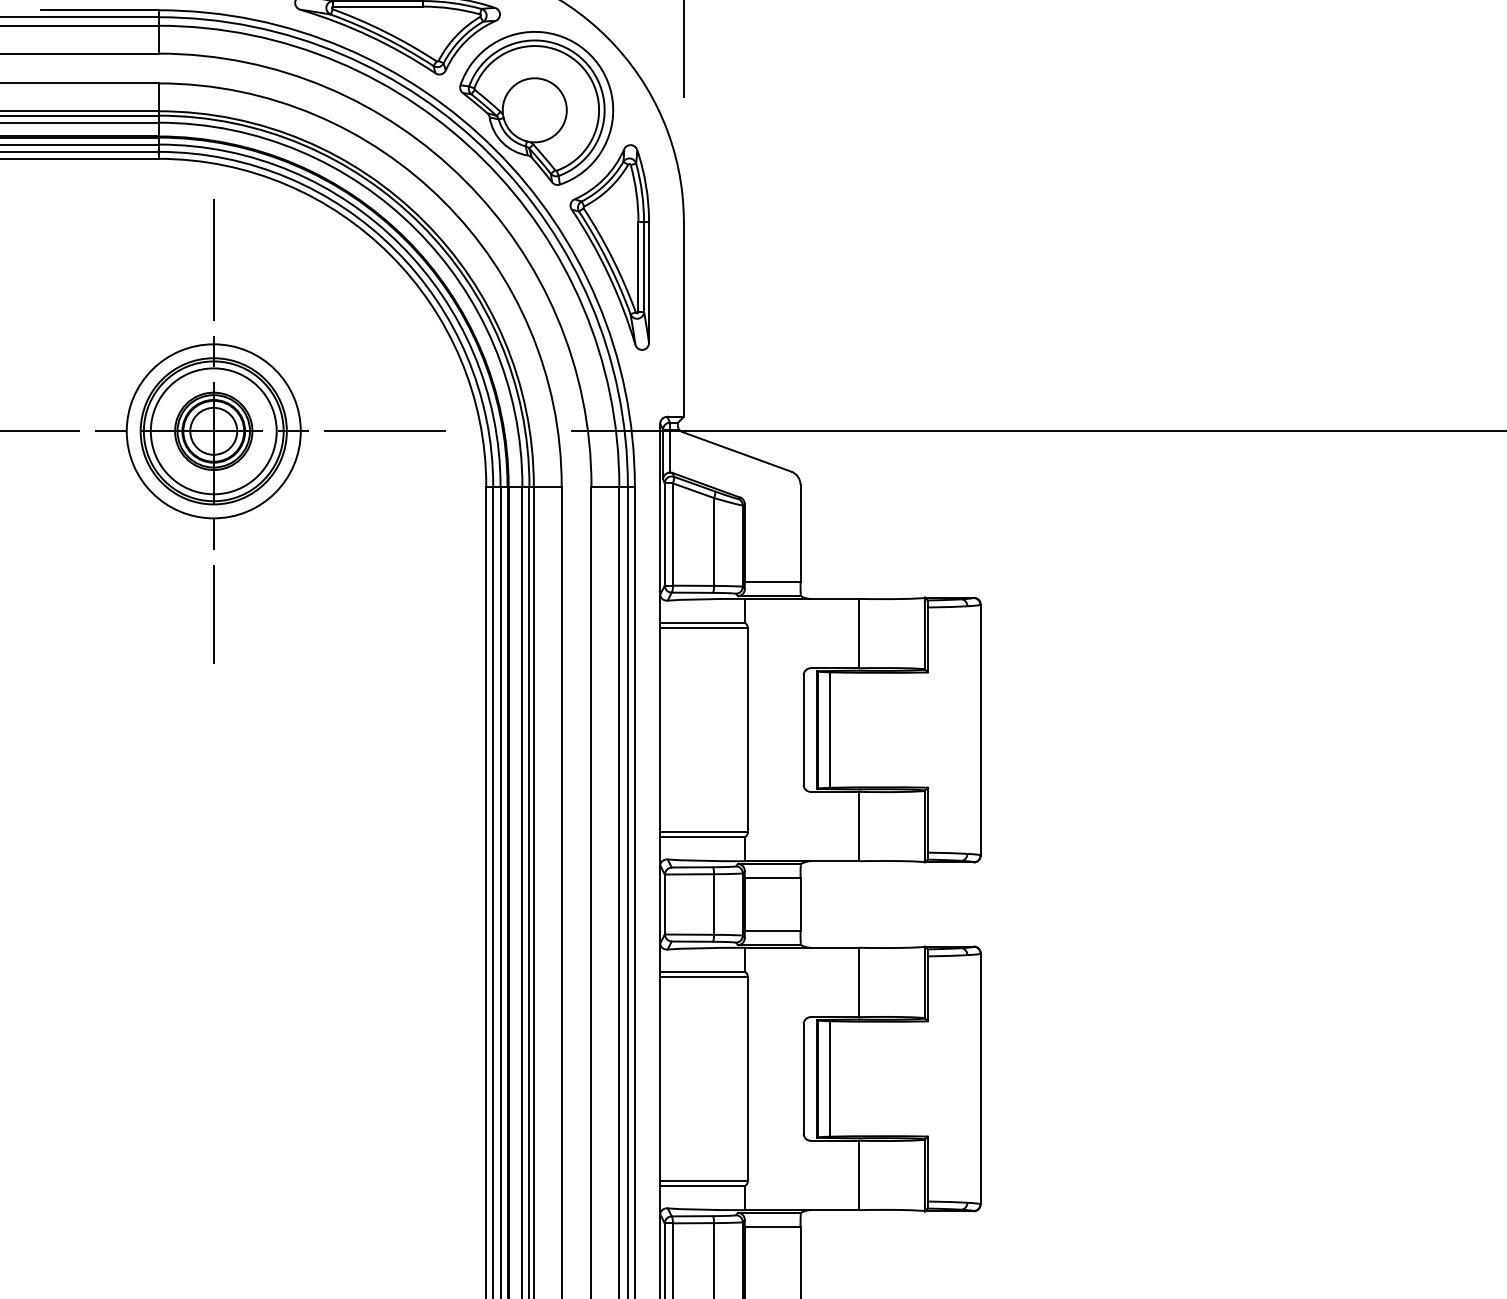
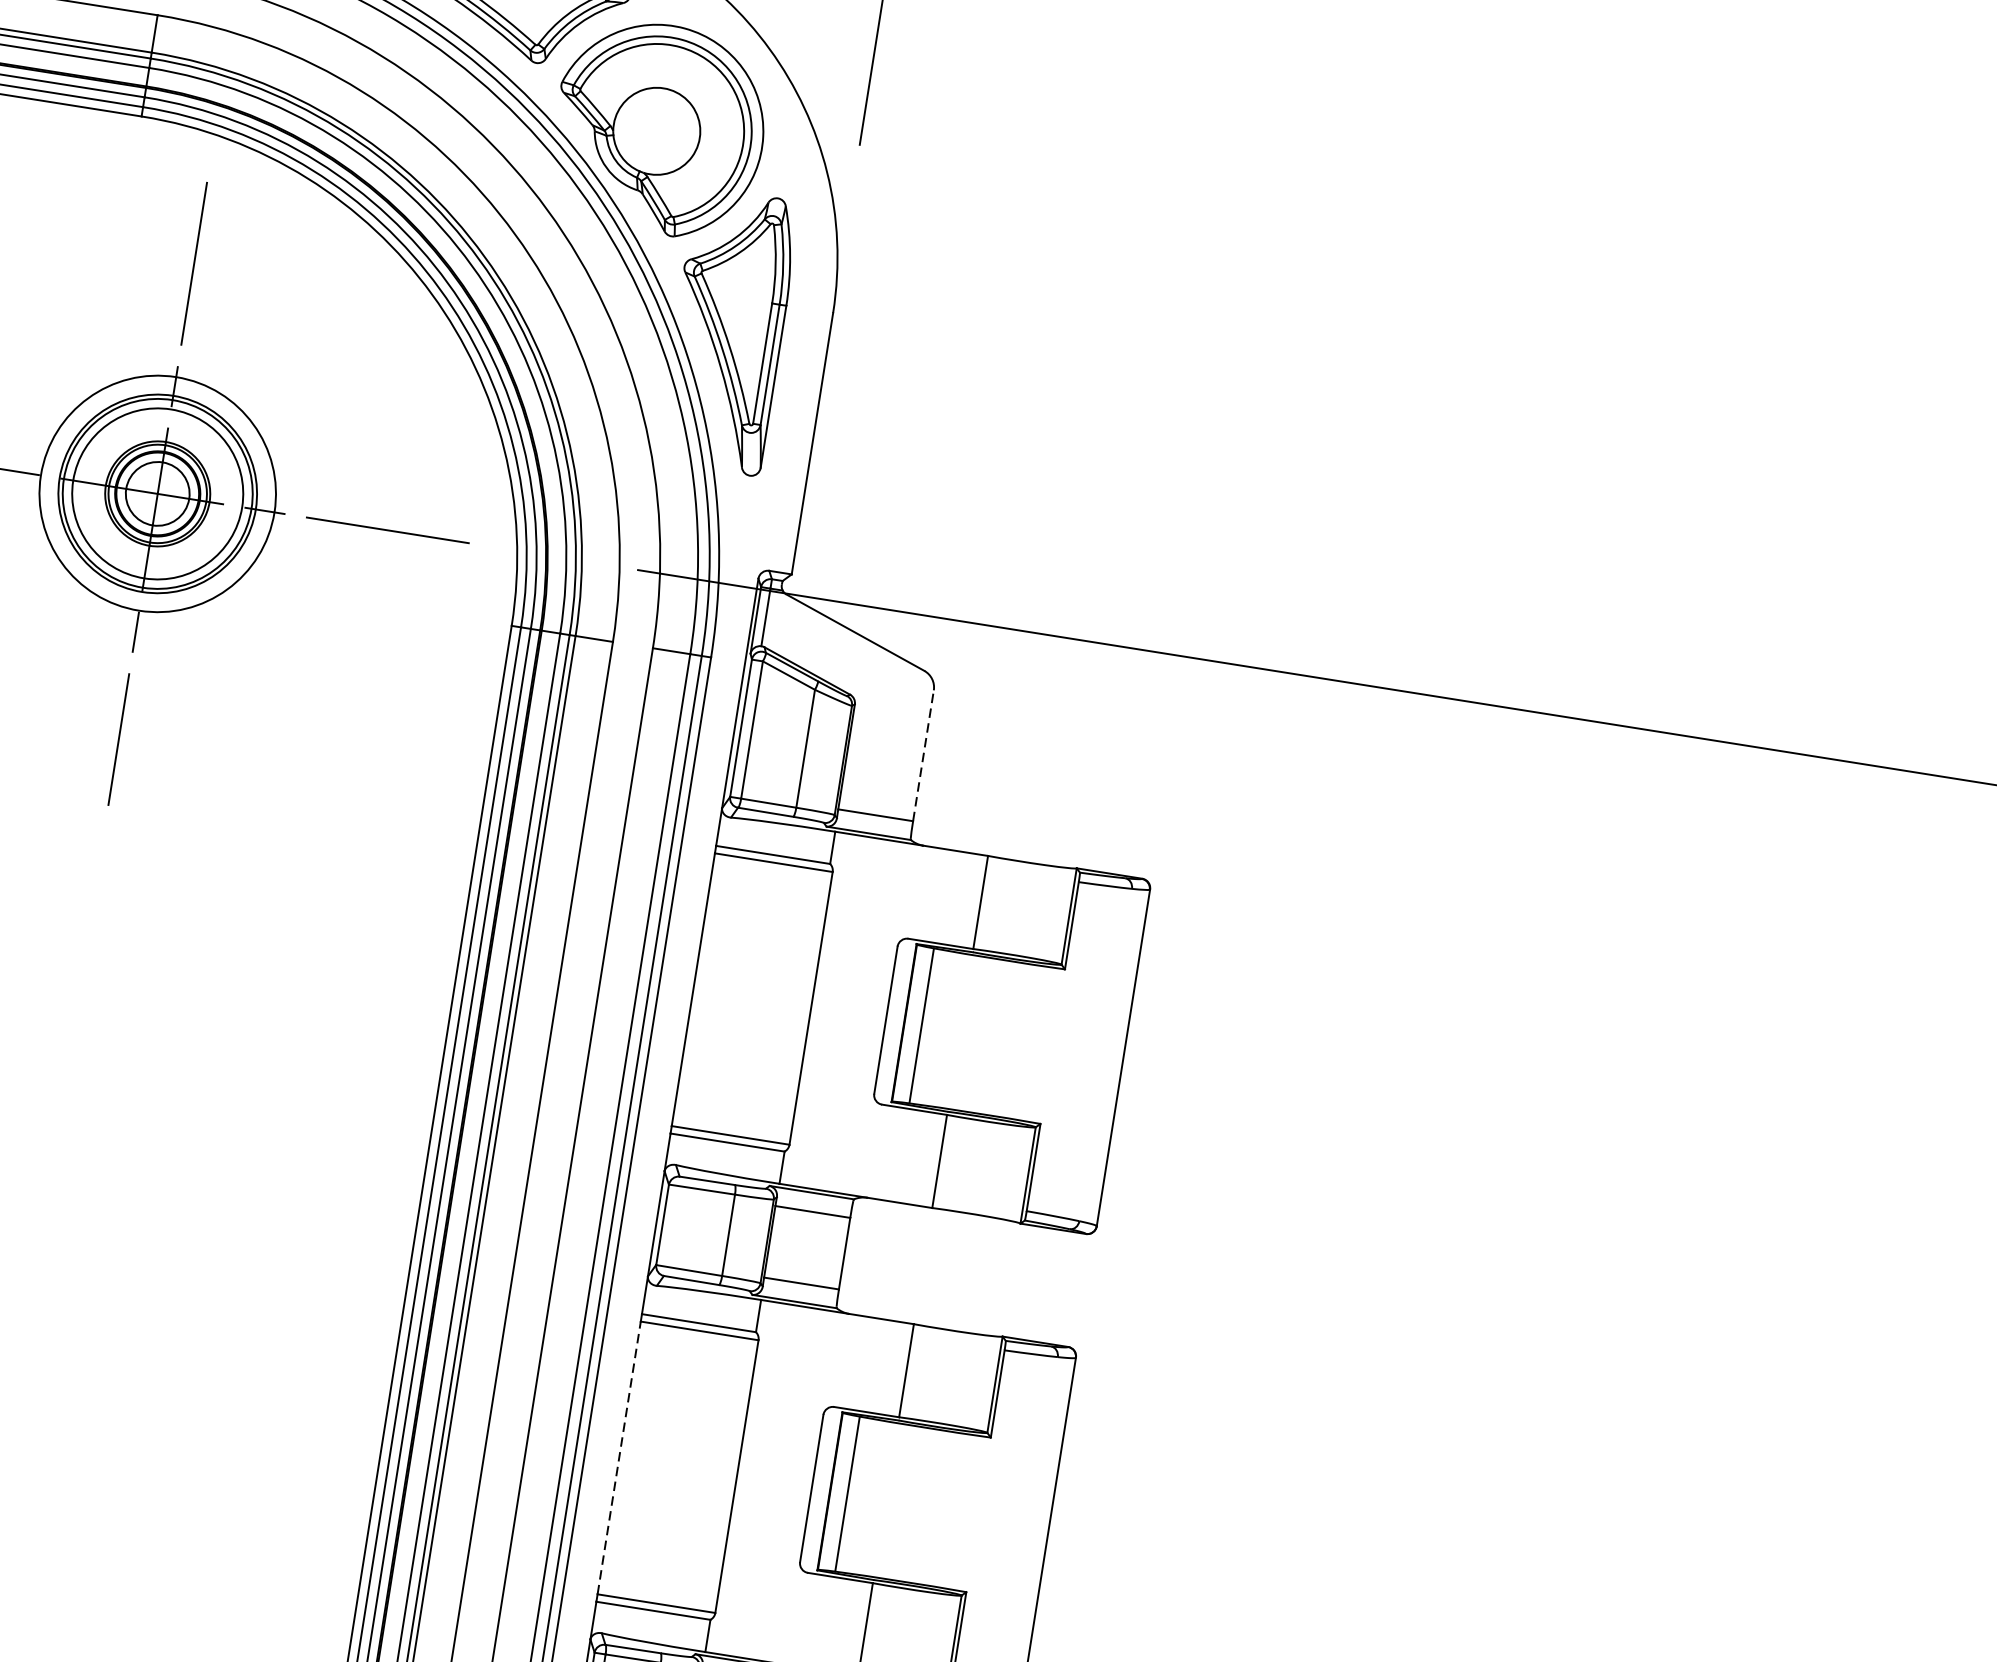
line: (800, 533) -> (923, 755), solid -> dashed
line: (660, 1078) -> (619, 1457), solid -> dashed

